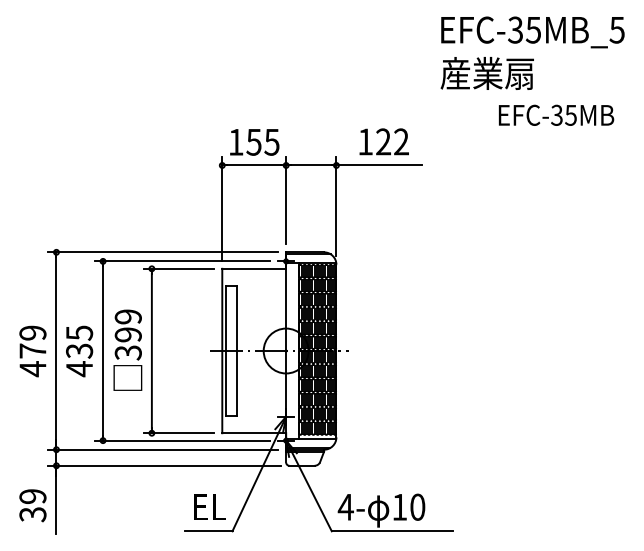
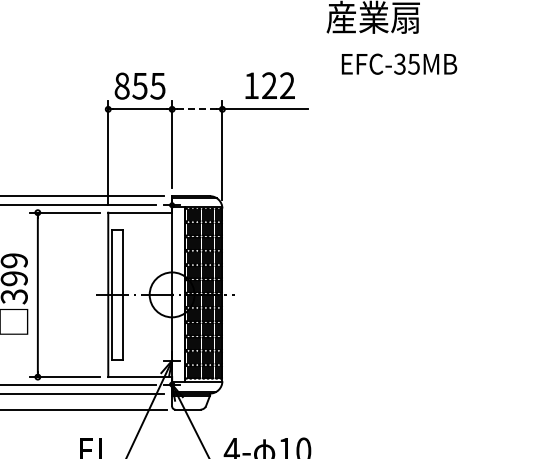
text: (556, 114) -> (399, 63), moved
text: (235, 141) -> (121, 85), 155 -> 855
line: (311, 165) -> (197, 109), solid -> dashed

